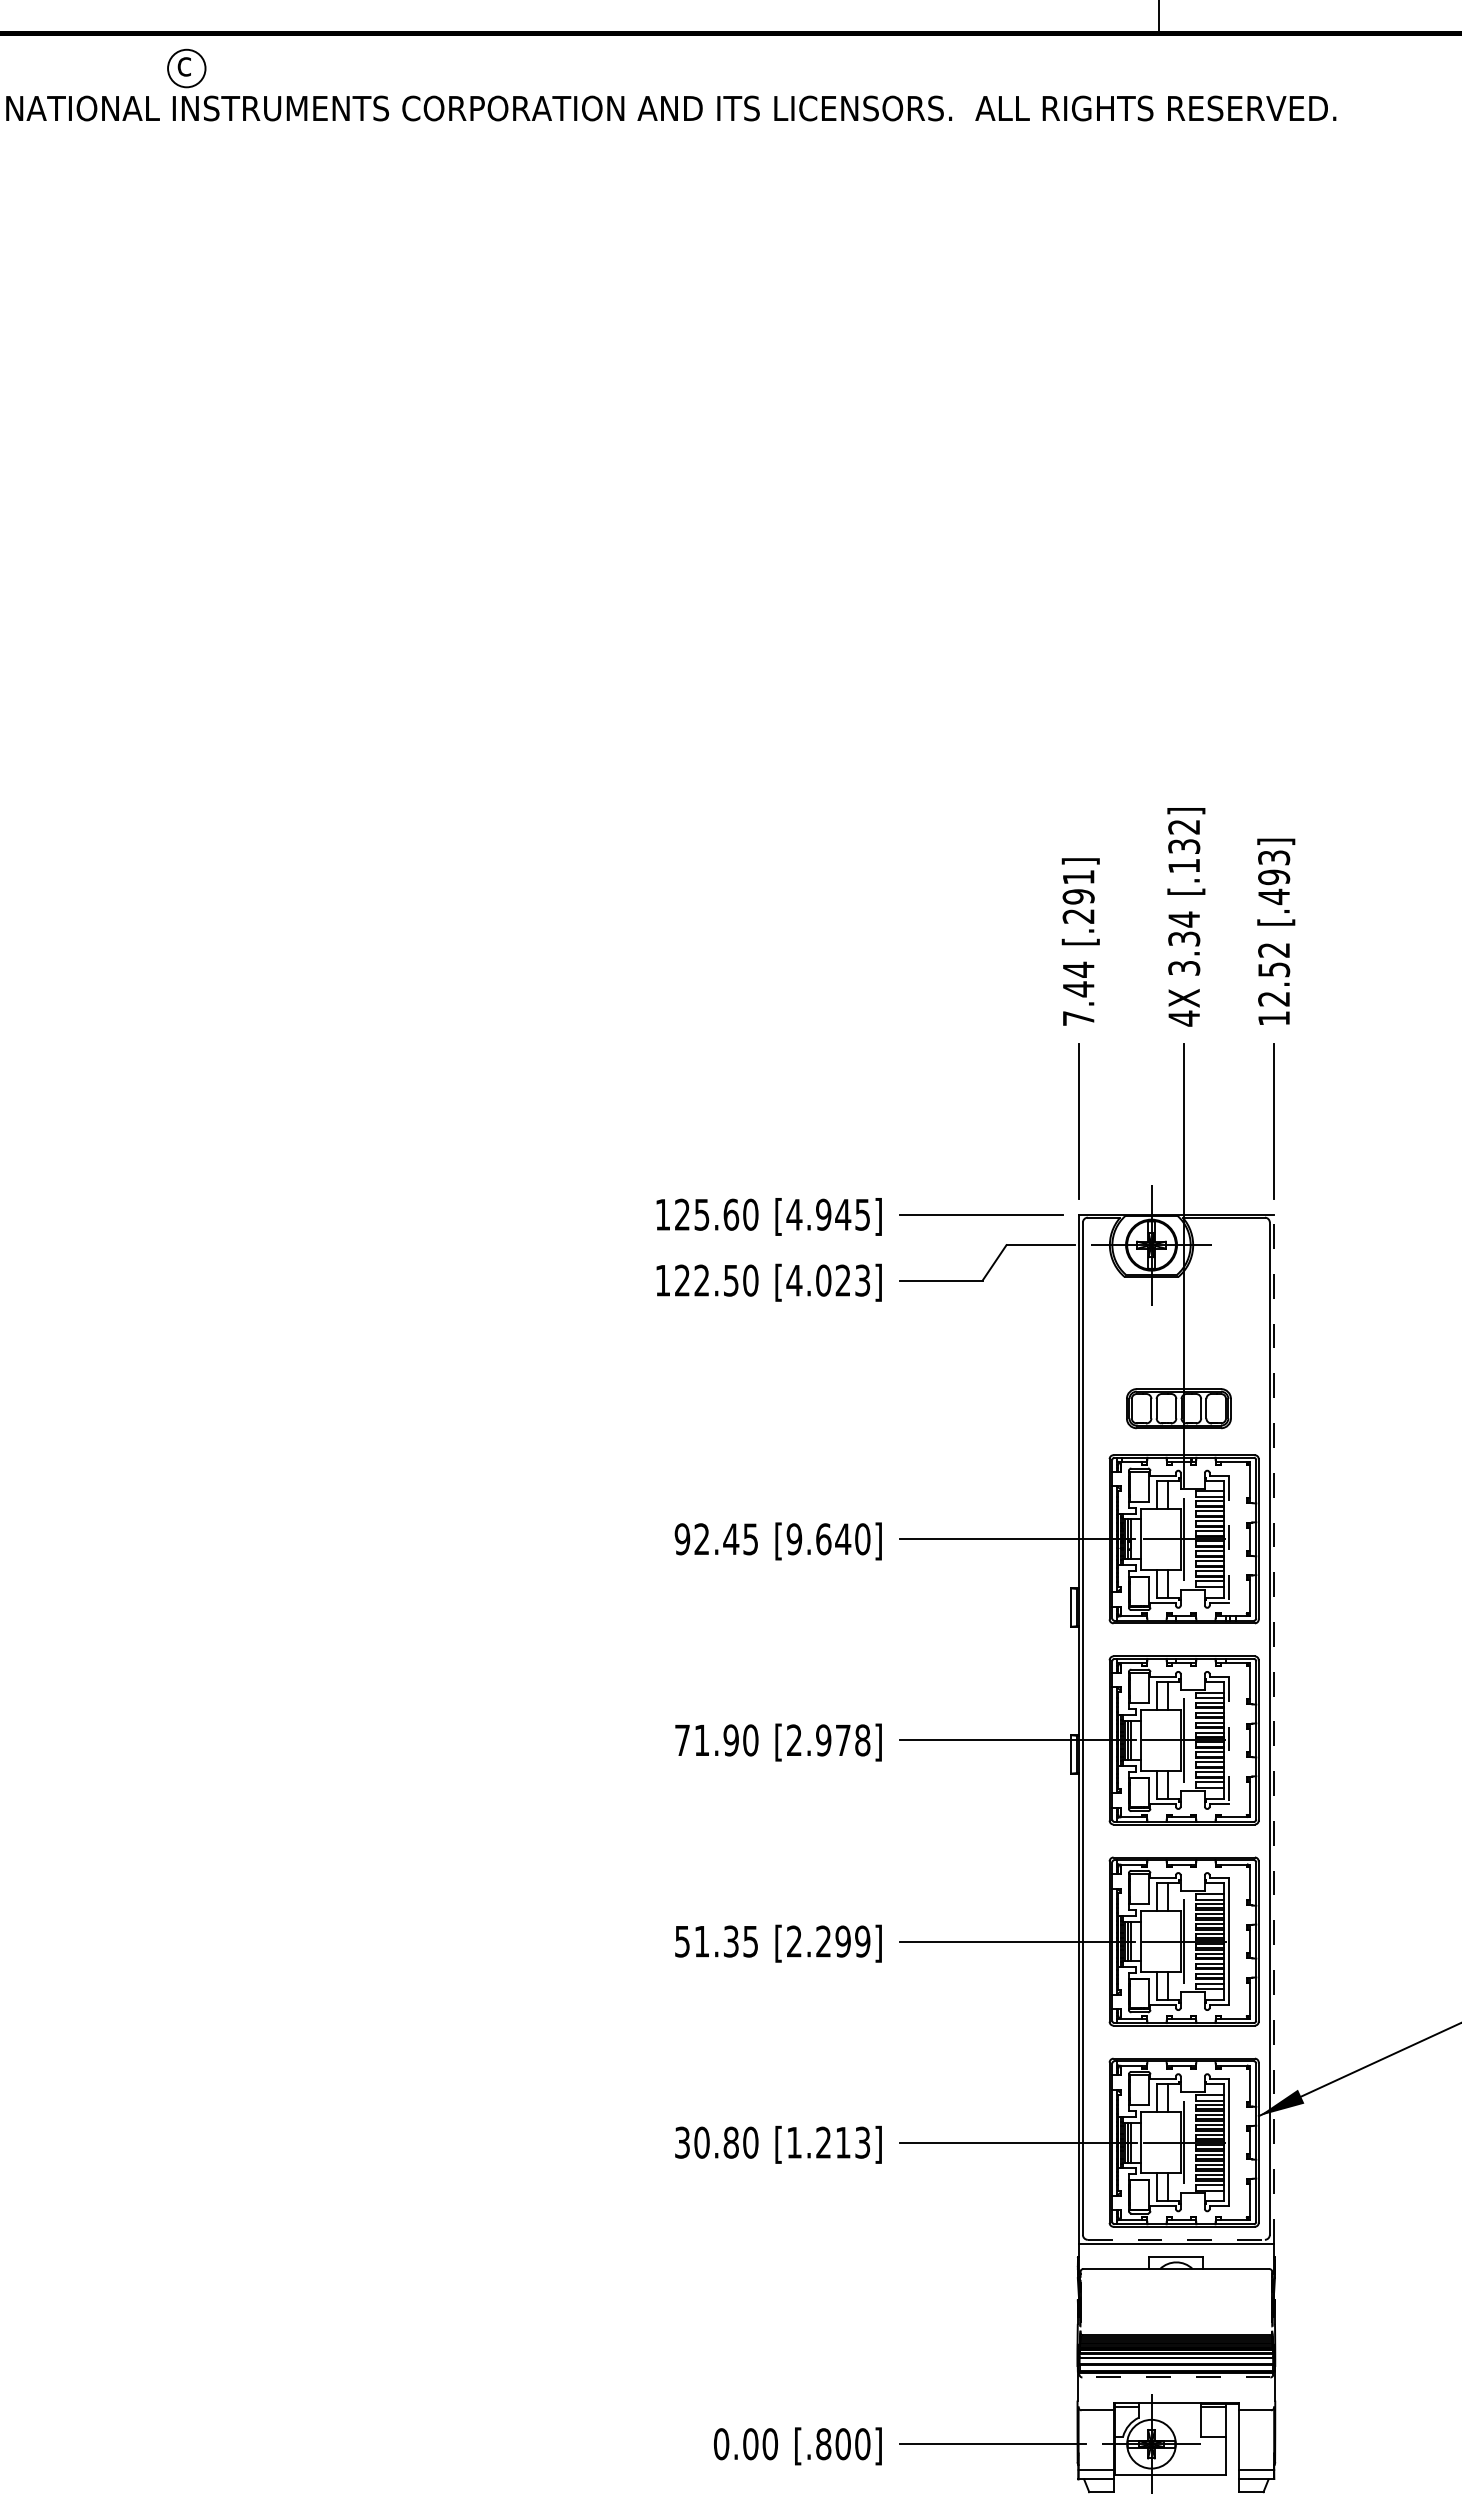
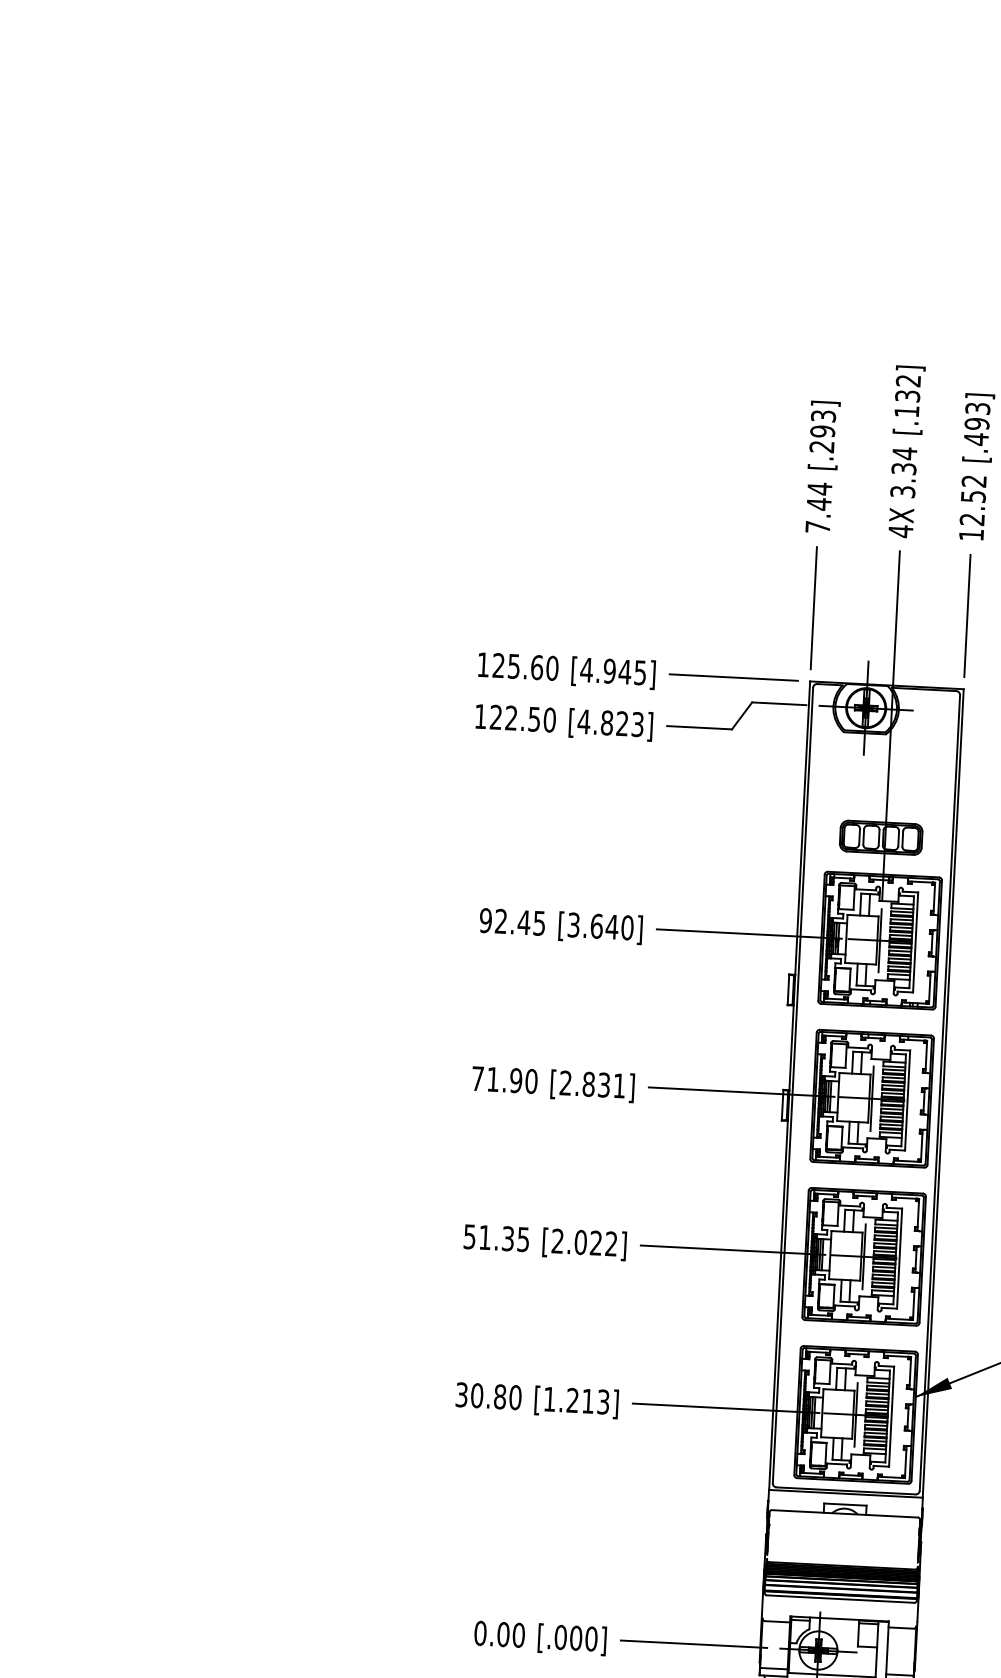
text: (1078, 877) -> (823, 416), [.291] -> [.293]
text: (823, 1280) -> (606, 722), [4.023] -> [4.823]
text: (794, 1539) -> (573, 925), [9.640] -> [3.640]
line: (1229, 1539) -> (915, 942), dashed -> solid
line: (1274, 1728) -> (943, 1092), dashed -> solid
text: (843, 1740) -> (604, 1085), [2.978] -> [2.831]
line: (1229, 1740) -> (907, 1100), dashed -> solid
text: (843, 1941) -> (596, 1243), [2.299] -> [2.022]
line: (1176, 2239) -> (846, 1490), dashed -> solid
line: (1176, 2377) -> (840, 1599), dashed -> solid
text: (823, 2444) -> (560, 1637), [.800] -> [.000]

